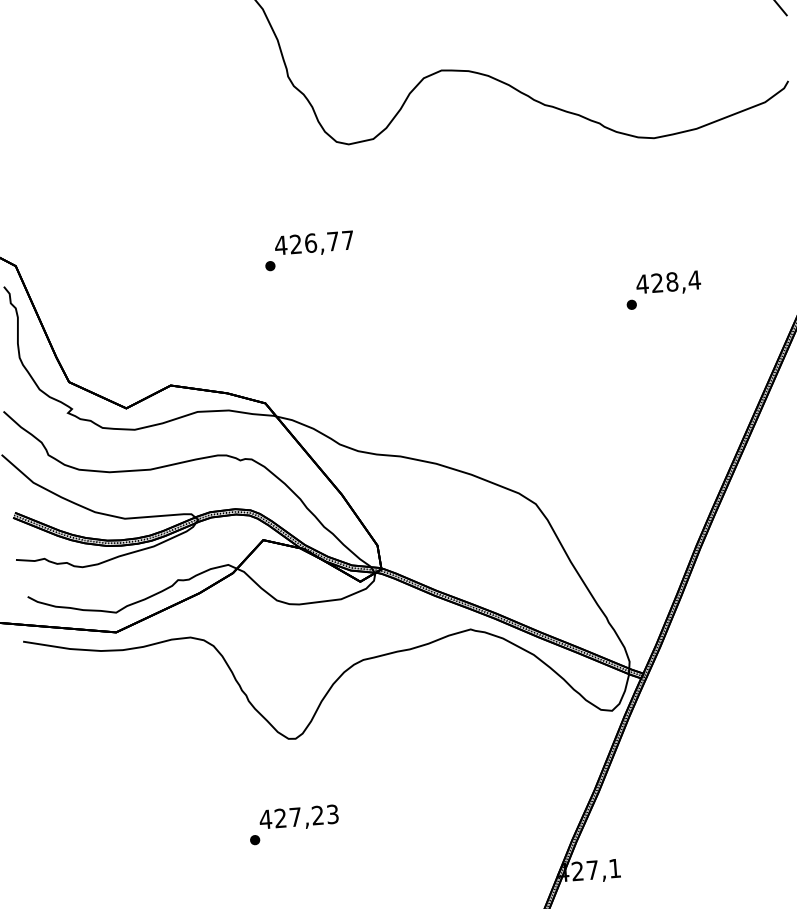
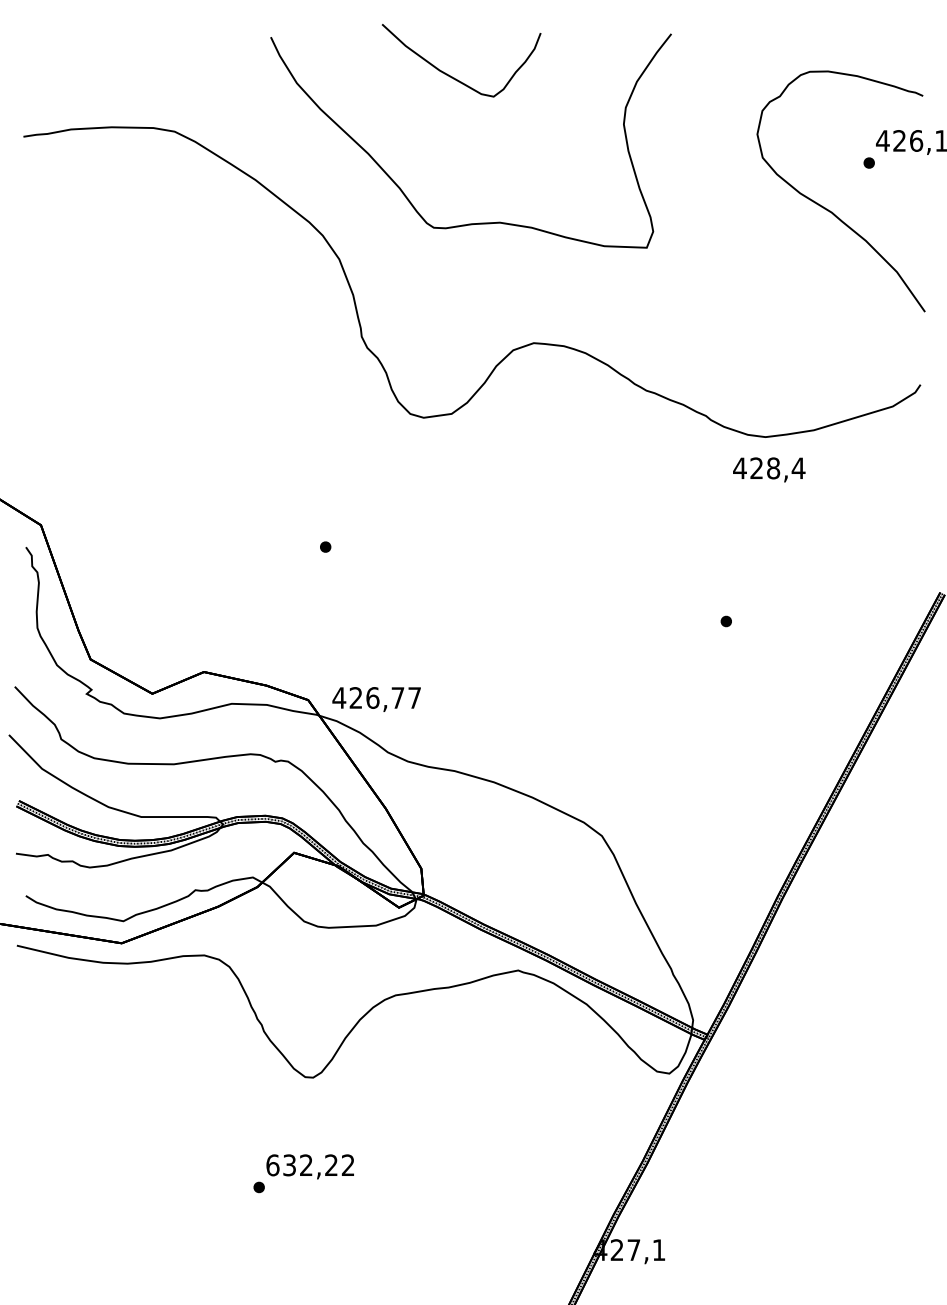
text: (314, 244) -> (376, 699), moved
text: (668, 283) -> (769, 469), moved
text: (298, 817) -> (309, 1165), 427,23 -> 632,22

